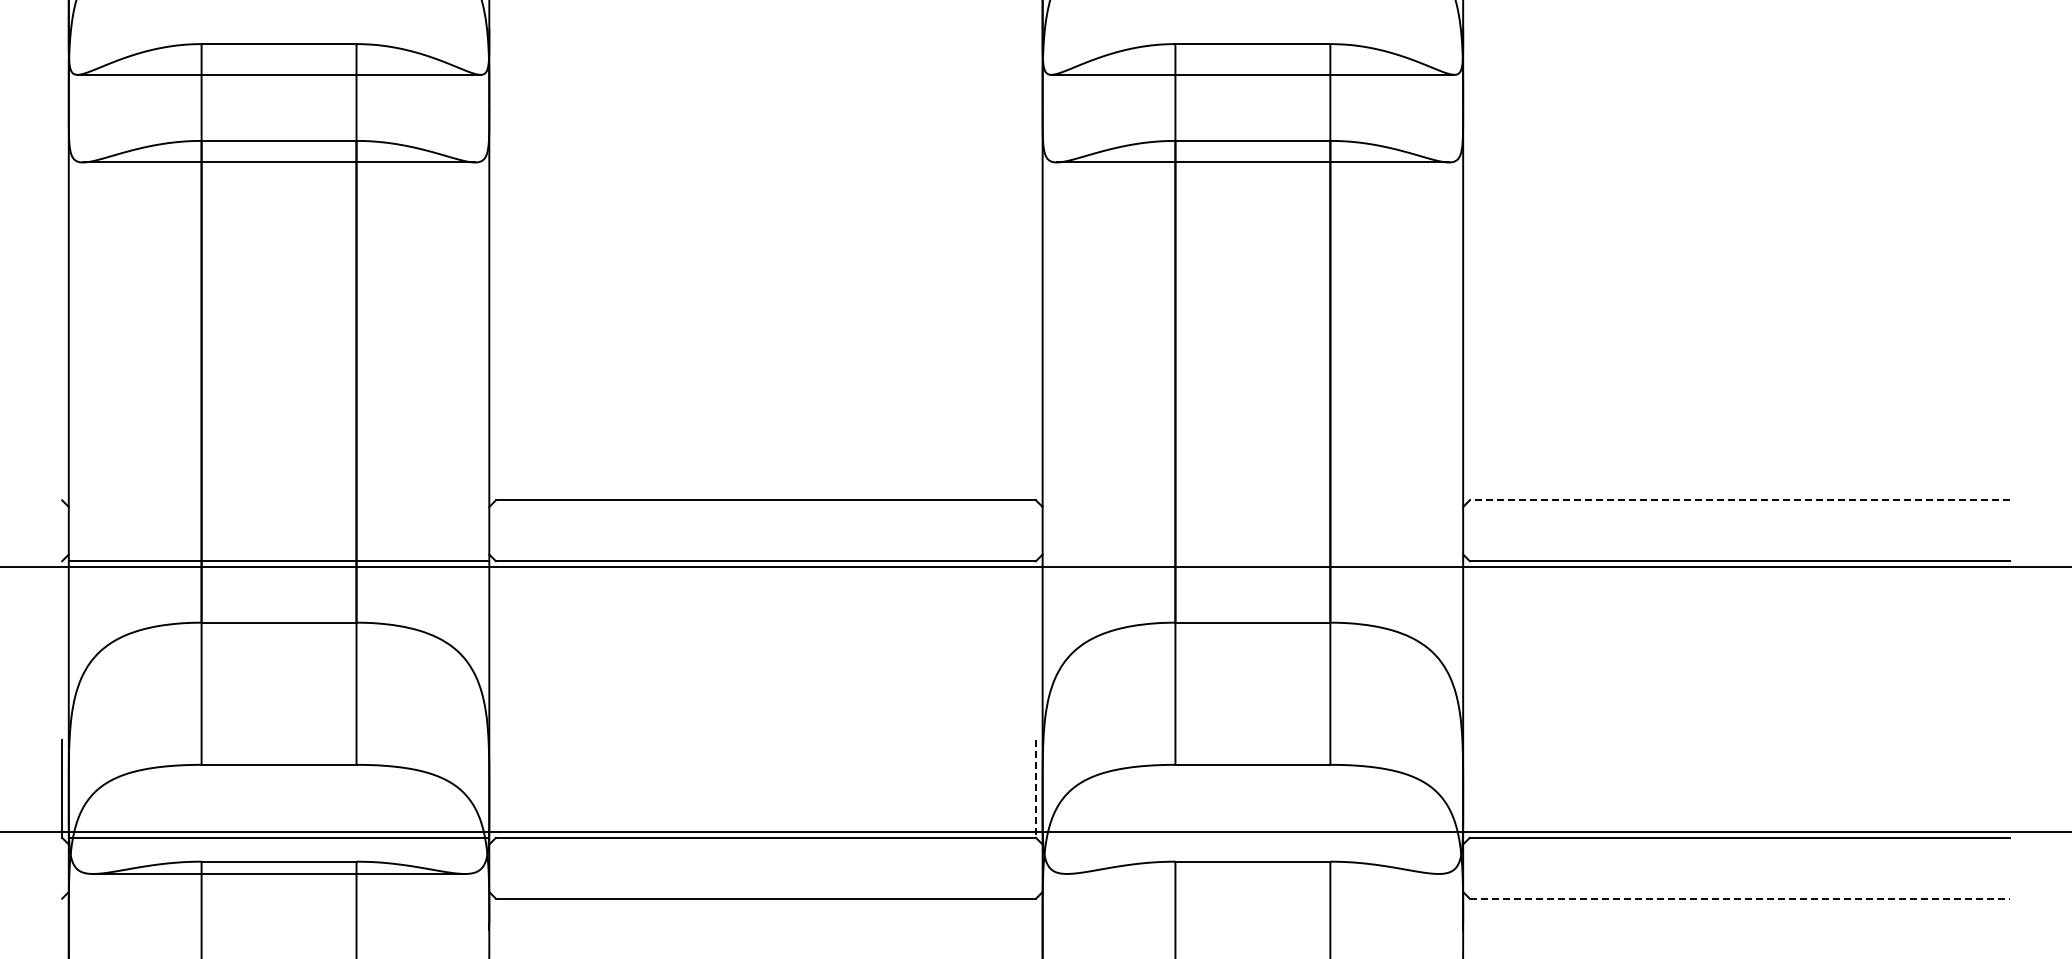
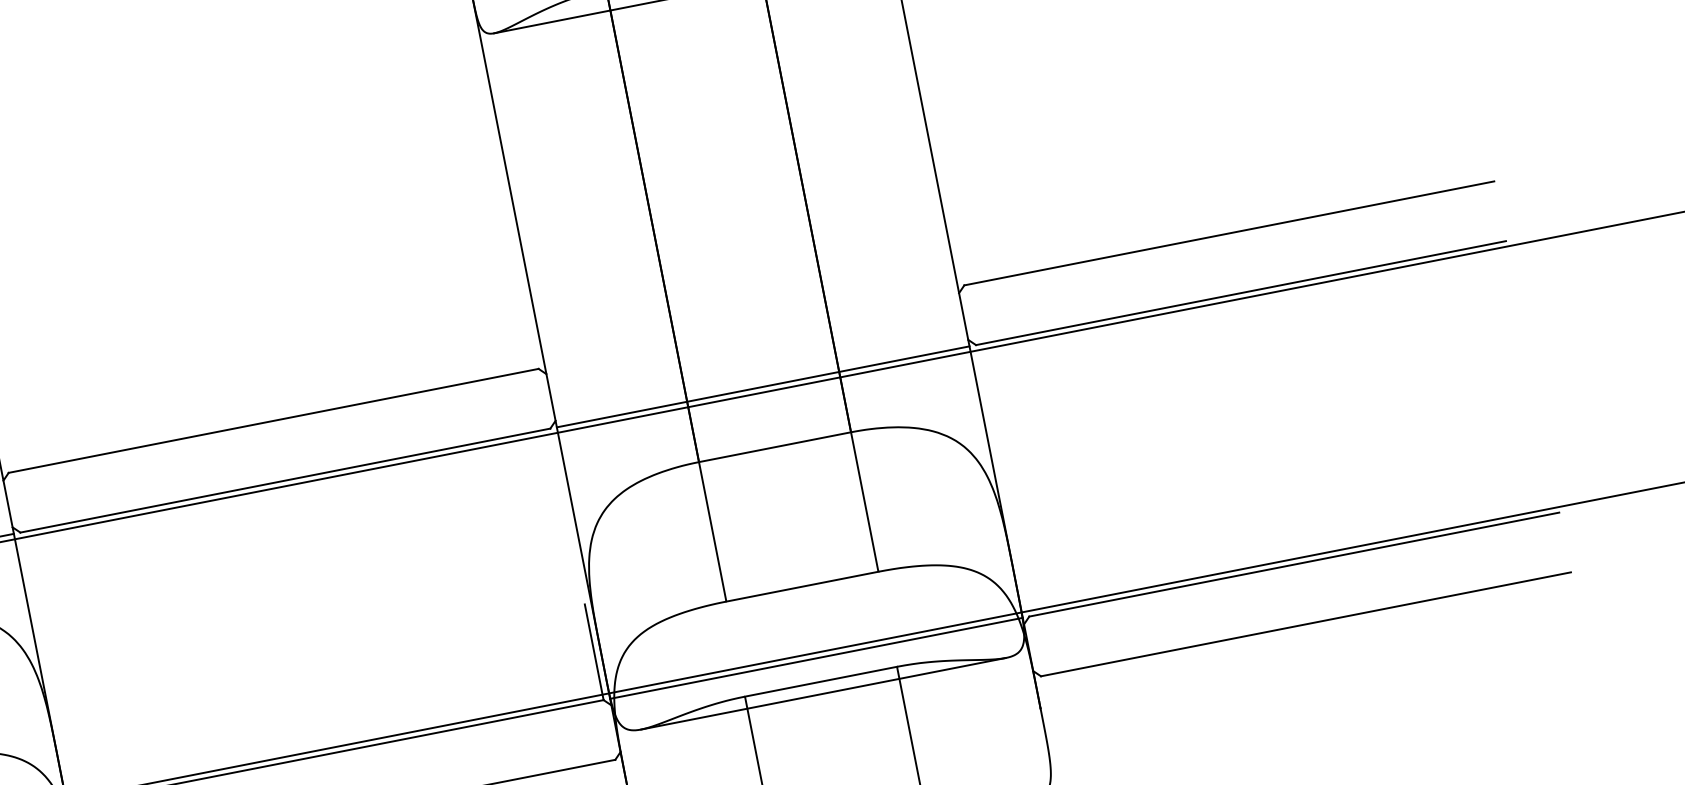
line: (1739, 500) -> (1229, 233), dashed -> solid
line: (1252, 561) -> (762, 387), added
line: (1036, 789) -> (594, 652), dashed -> solid
line: (1252, 837) -> (816, 658), added
line: (1252, 873) -> (822, 693), added
line: (1740, 898) -> (1306, 623), dashed -> solid

